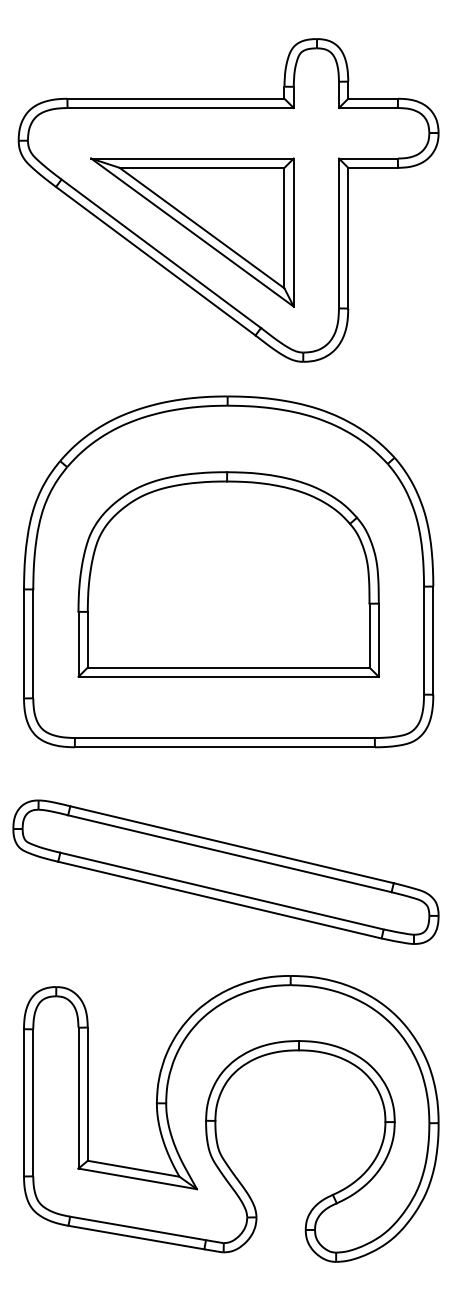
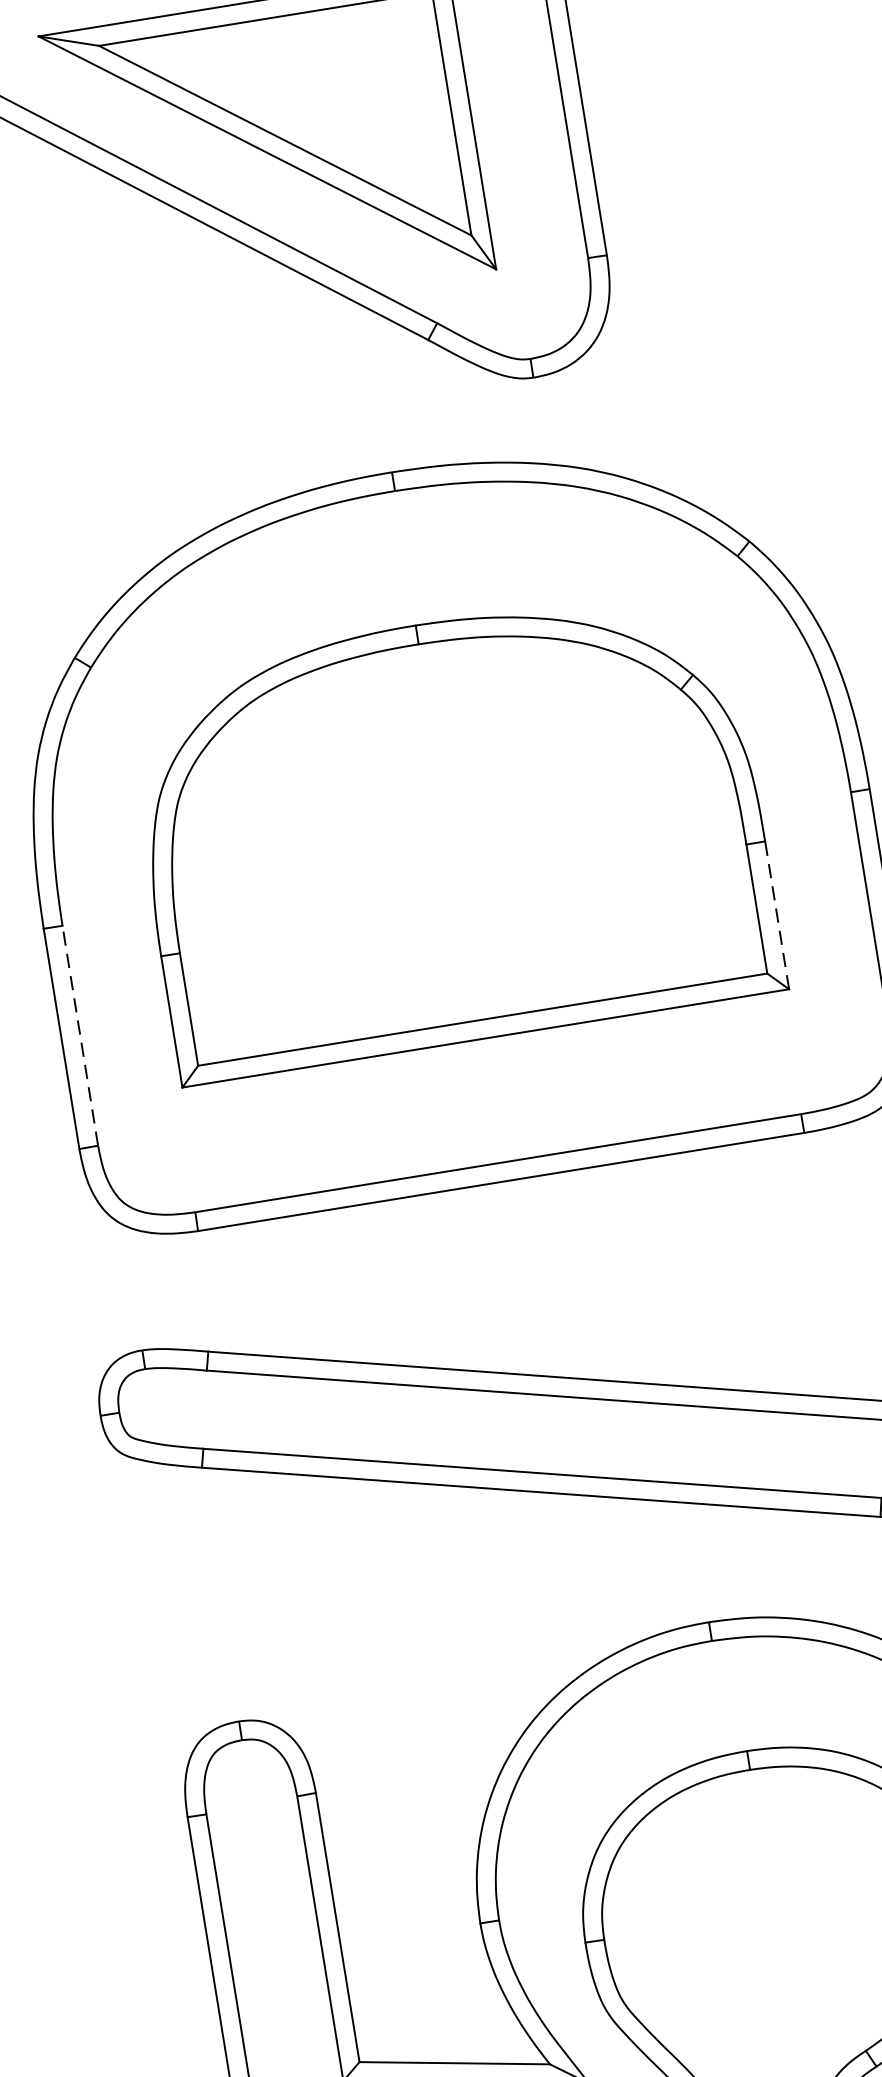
line: (378, 640) -> (776, 915), solid -> dashed
line: (33, 643) -> (80, 1034), solid -> dashed

